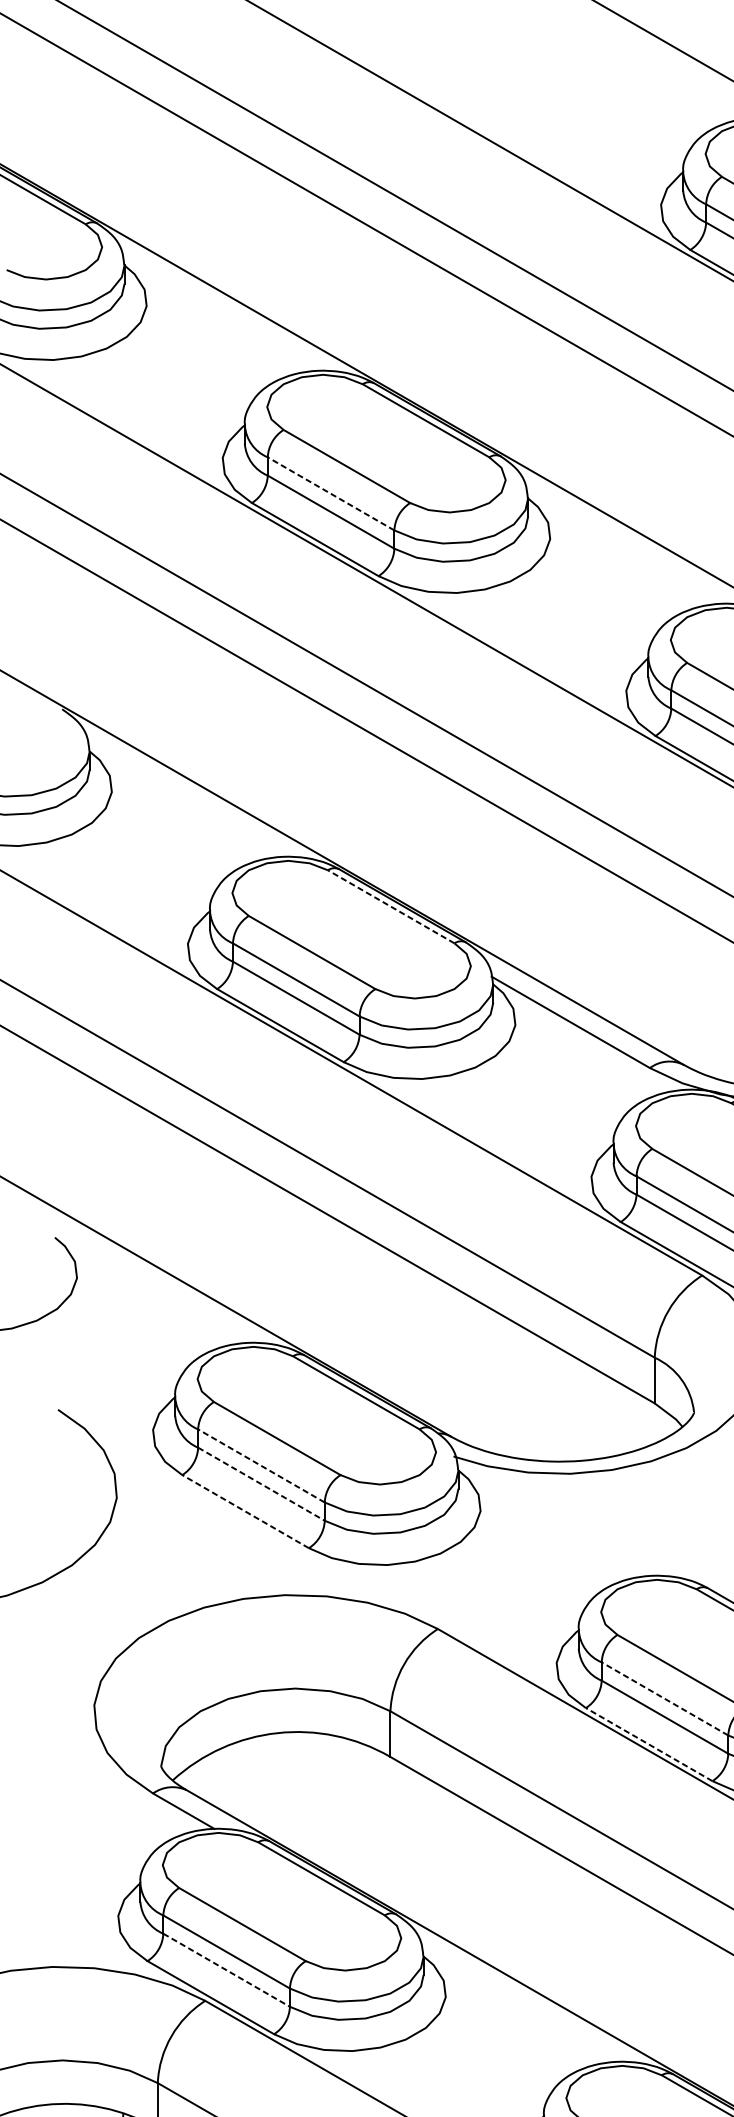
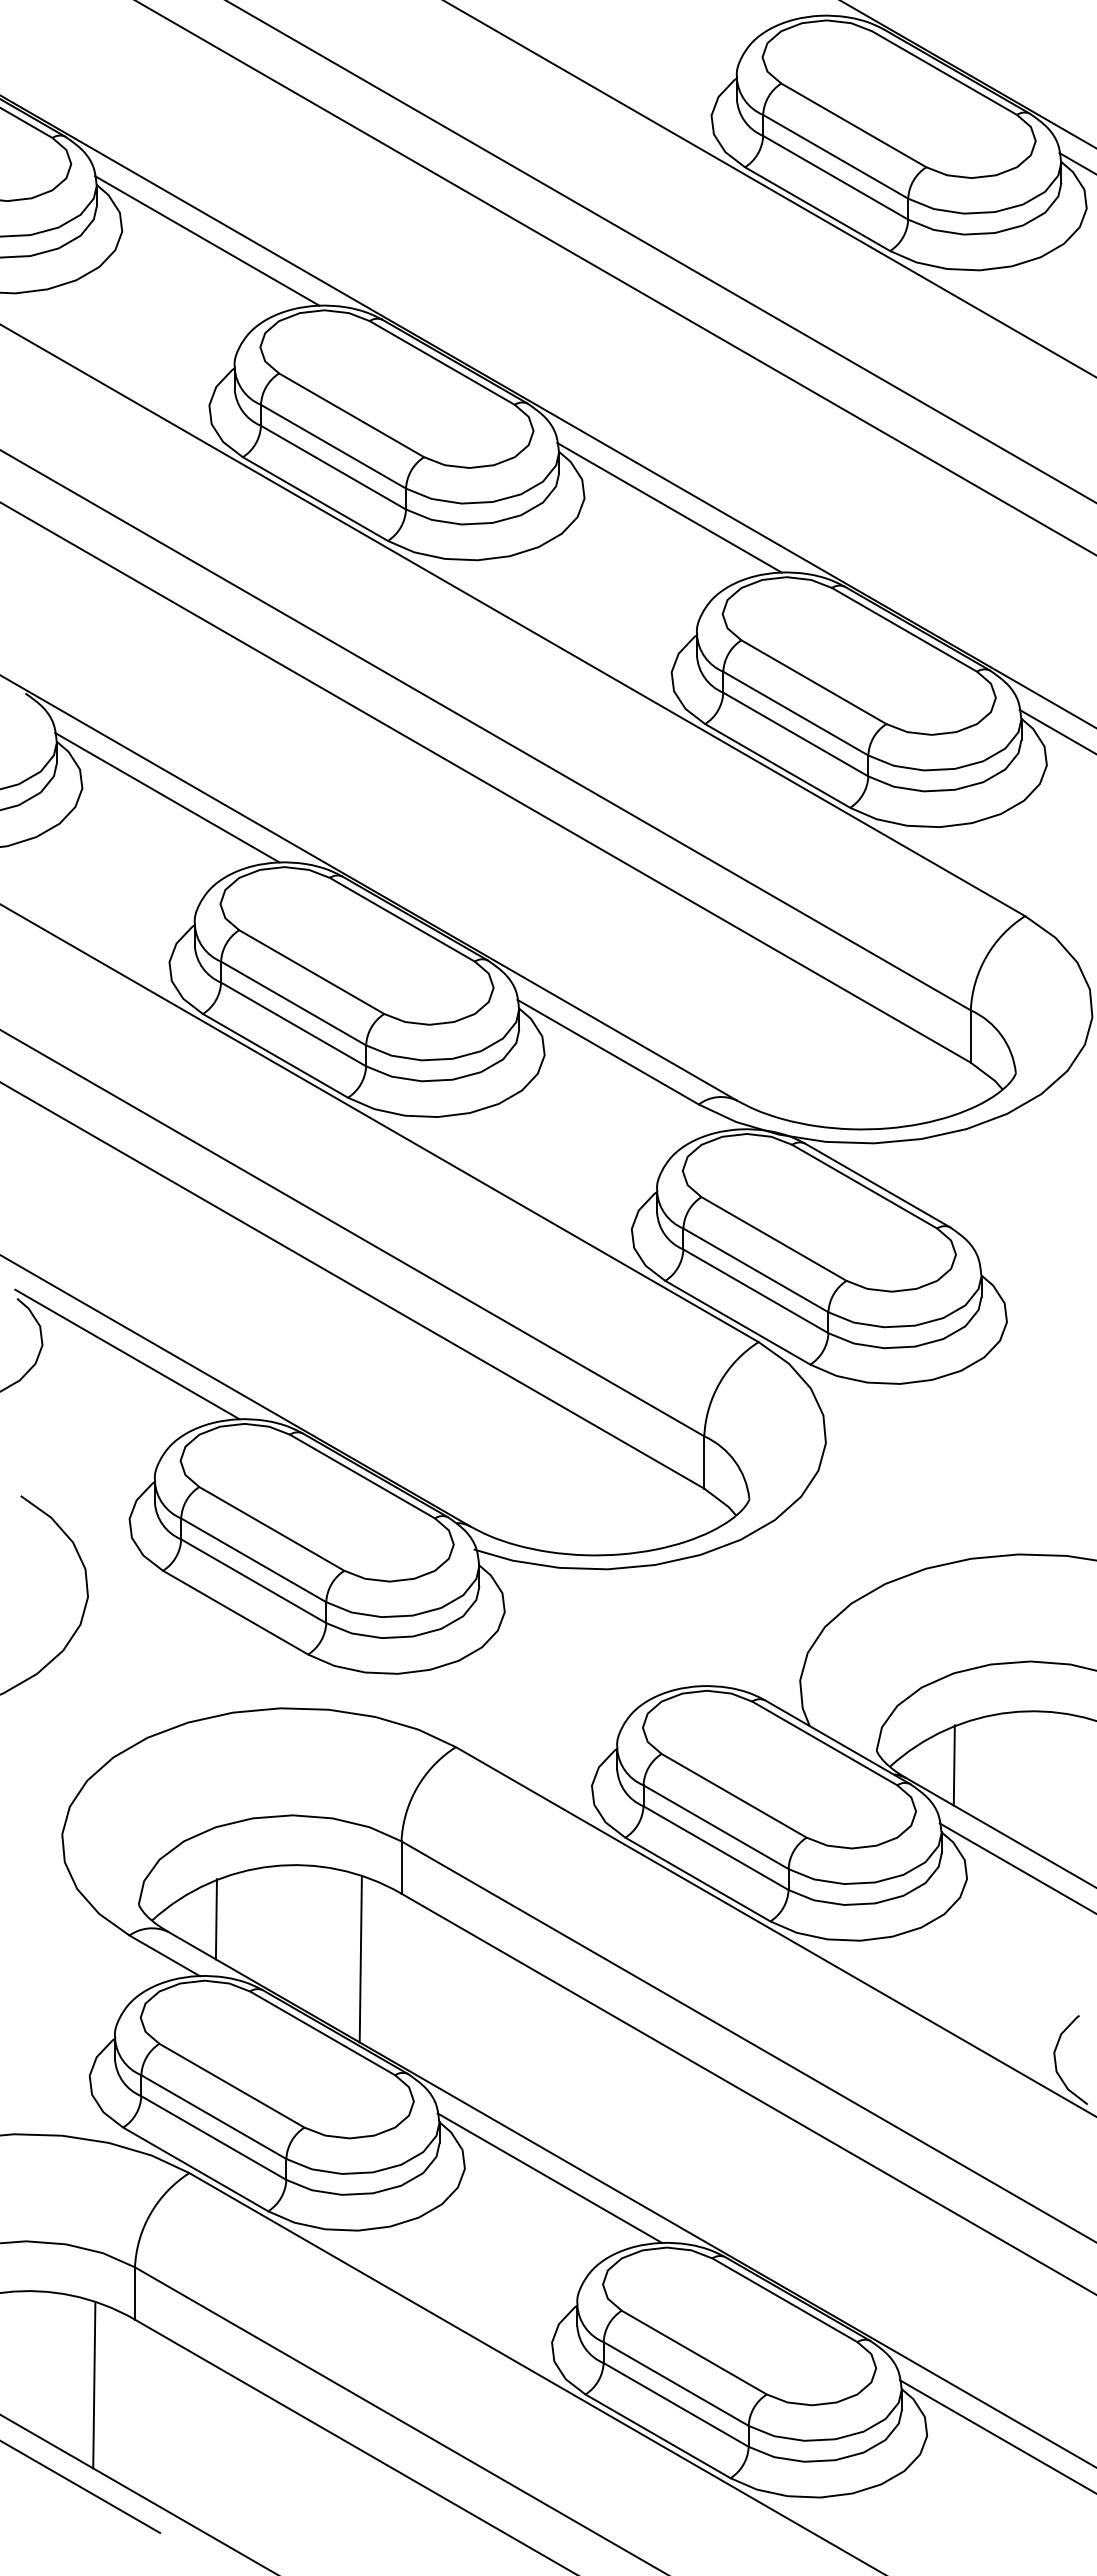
line: (221, 313) -> (207, 240), added
line: (331, 493) -> (333, 446), dashed -> solid
line: (624, 546) -> (669, 507), added
line: (186, 800) -> (167, 797), added
line: (391, 906) -> (402, 919), dashed -> solid
line: (151, 1286) -> (127, 1354), added
line: (261, 1466) -> (253, 1560), dashed -> solid
line: (261, 1484) -> (253, 1581), dashed -> solid
line: (245, 1511) -> (235, 1612), dashed -> solid
line: (665, 1699) -> (716, 1827), dashed -> solid
line: (648, 1744) -> (697, 1879), dashed -> solid
line: (228, 1779) -> (215, 1919), added
line: (354, 1814) -> (360, 1959), added
line: (226, 1970) -> (213, 2138), dashed -> solid
line: (519, 2005) -> (549, 2178), added

